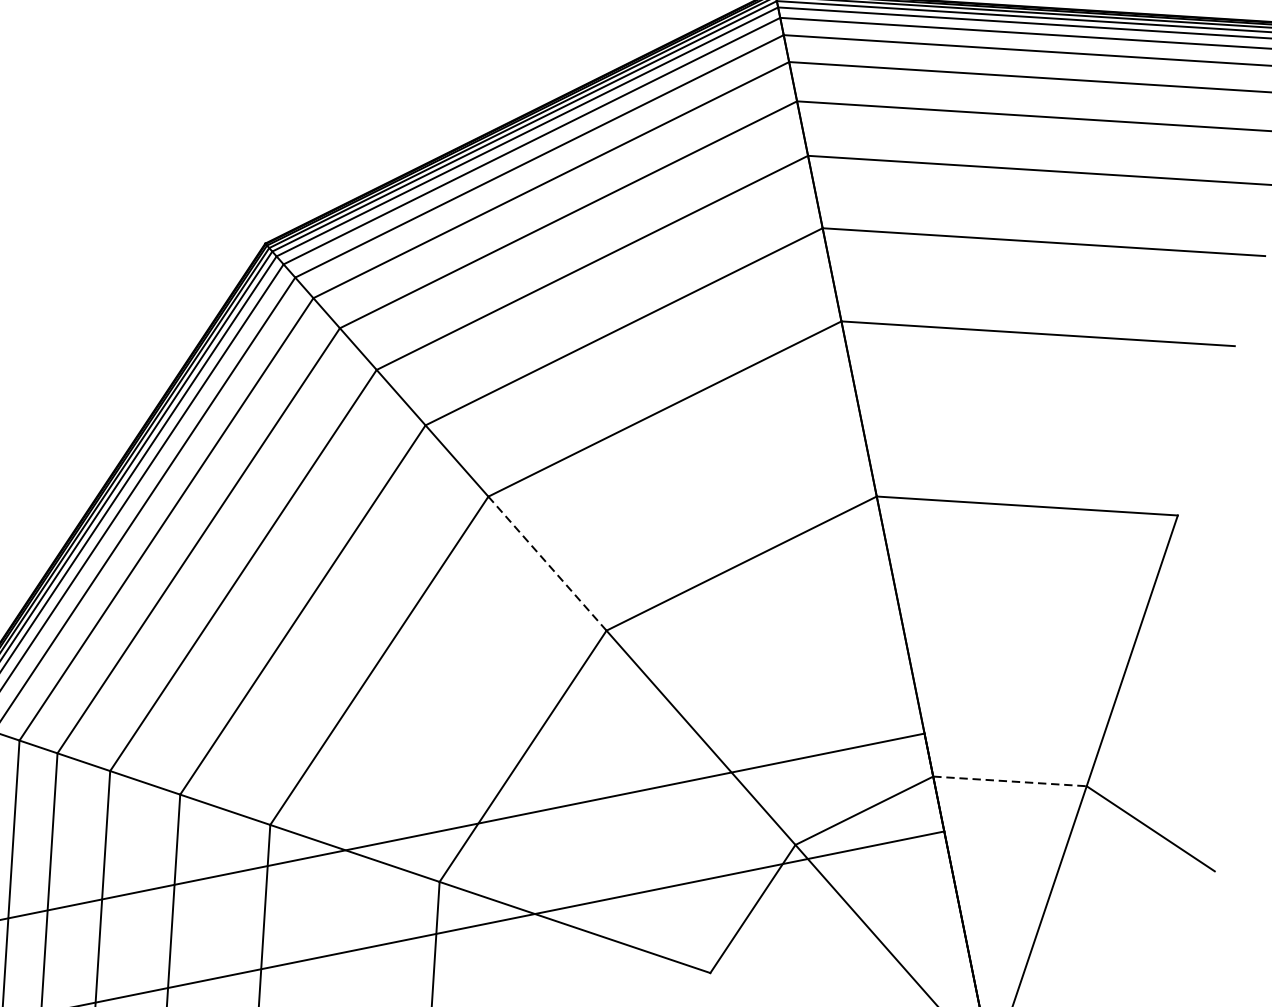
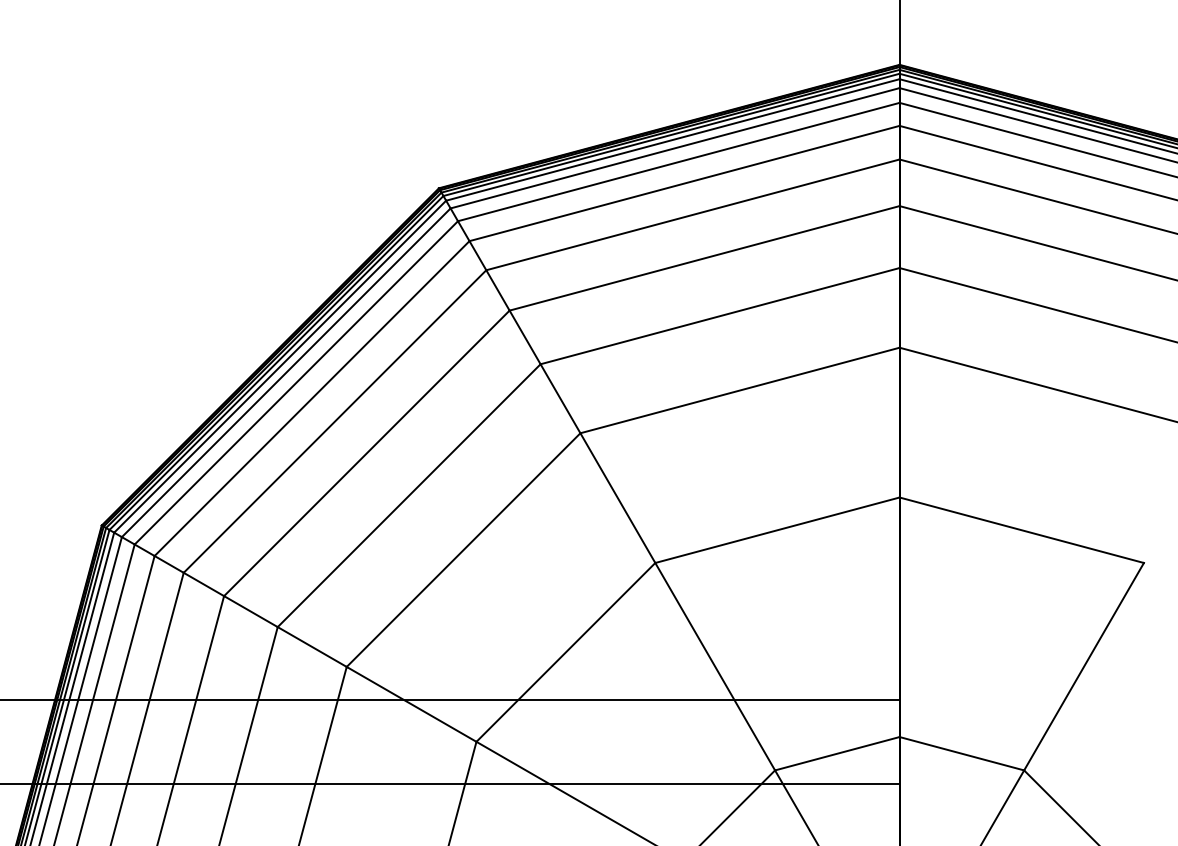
line: (547, 564) -> (617, 498), dashed -> solid
line: (1010, 781) -> (962, 753), dashed -> solid

